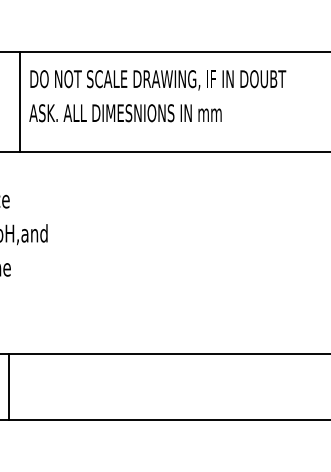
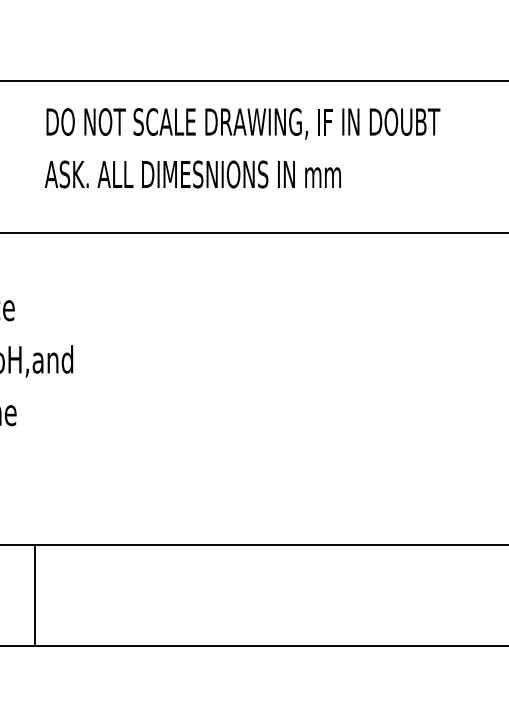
line: (19, 101) -> (29, 156), removed
line: (9, 386) -> (35, 595), moved

